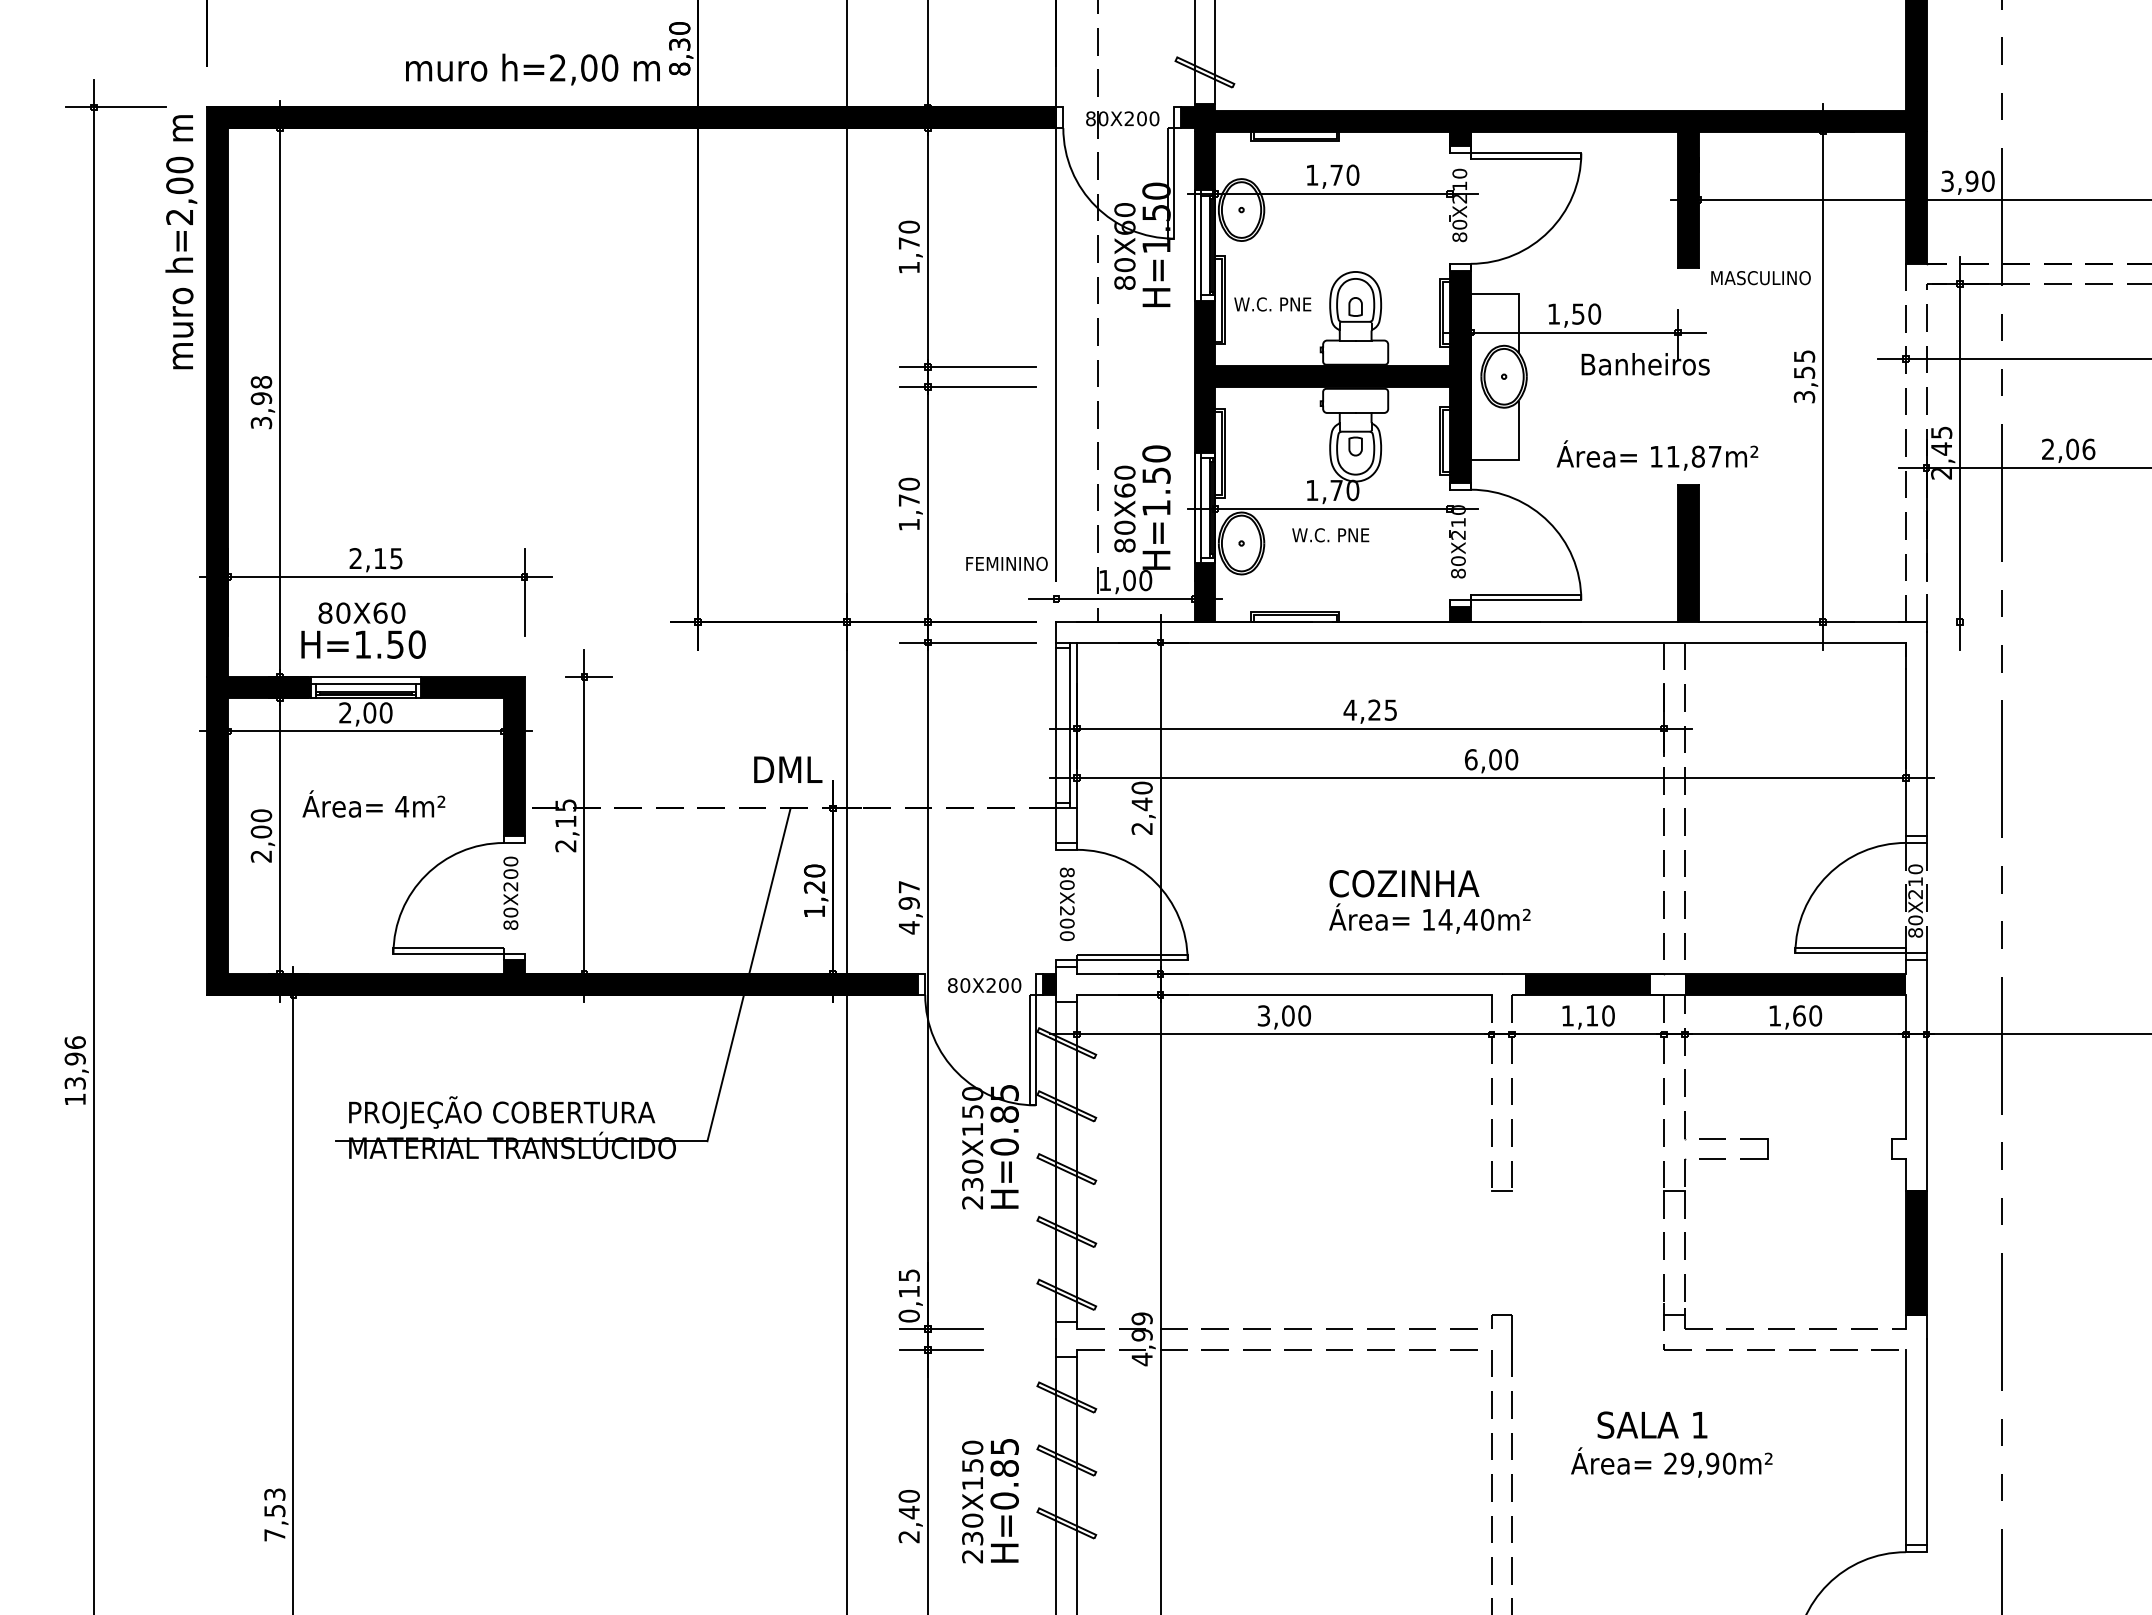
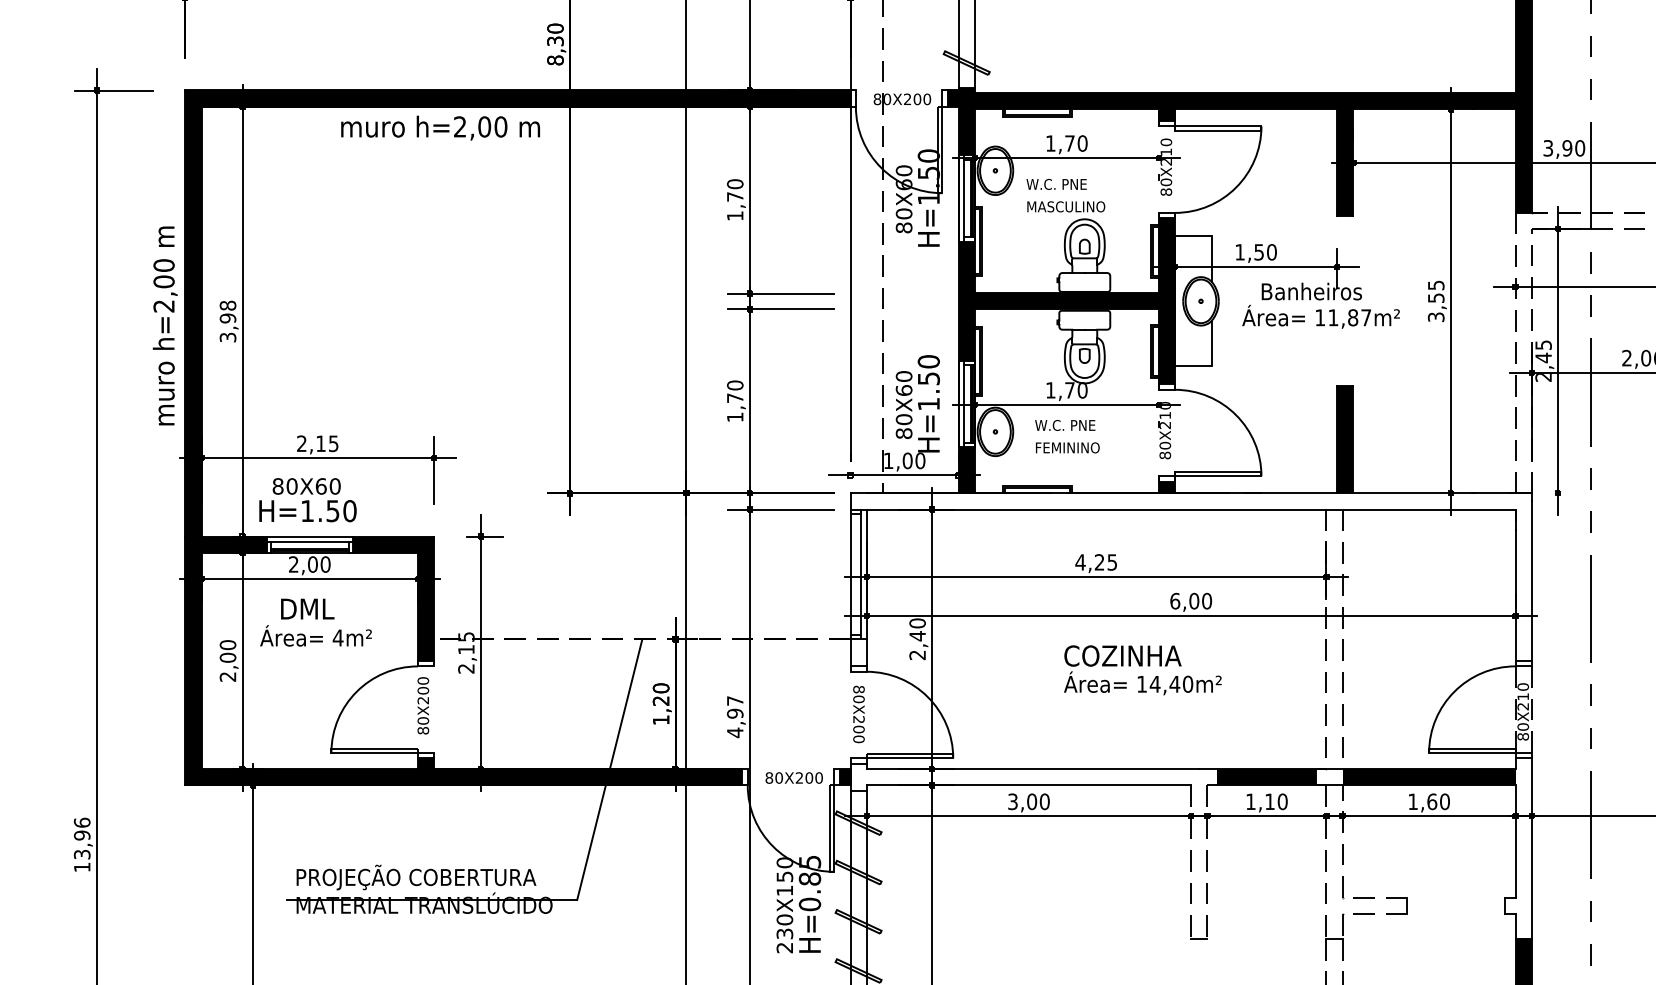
text: (532, 69) -> (440, 128), moved
text: (181, 242) -> (165, 326), moved
text: (1760, 278) -> (1065, 207), moved
text: (1272, 304) -> (1056, 184), moved
text: (1657, 455) -> (1321, 316), moved
text: (1006, 563) -> (1067, 447), moved
text: (788, 769) -> (307, 608), moved
text: (1429, 901) -> (1142, 669), moved

